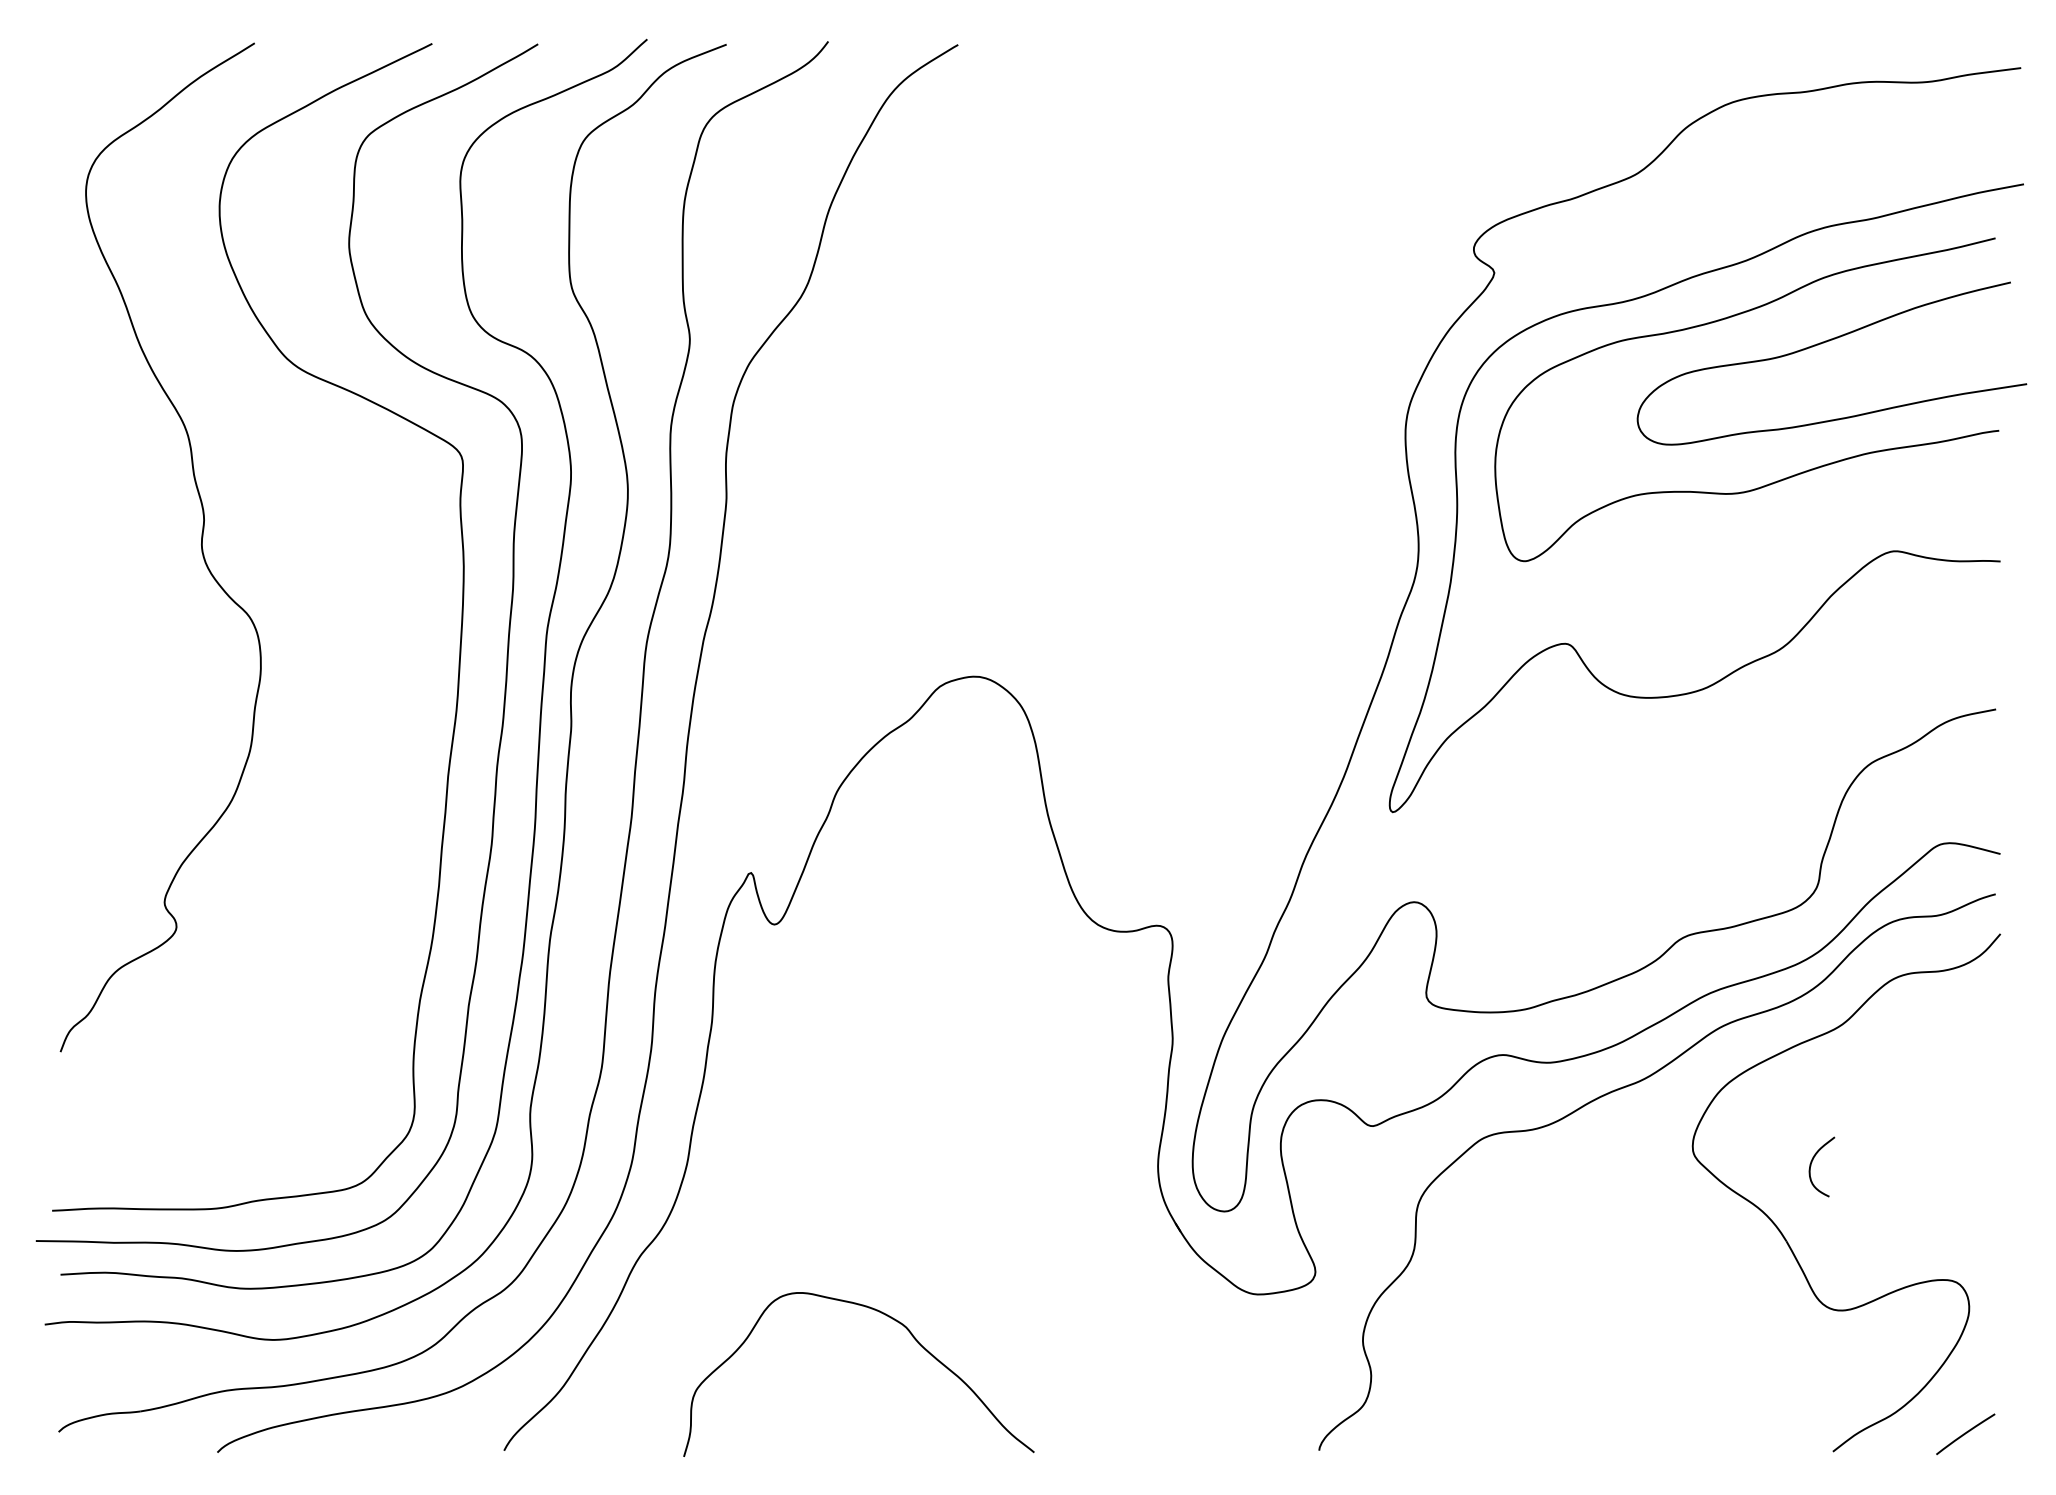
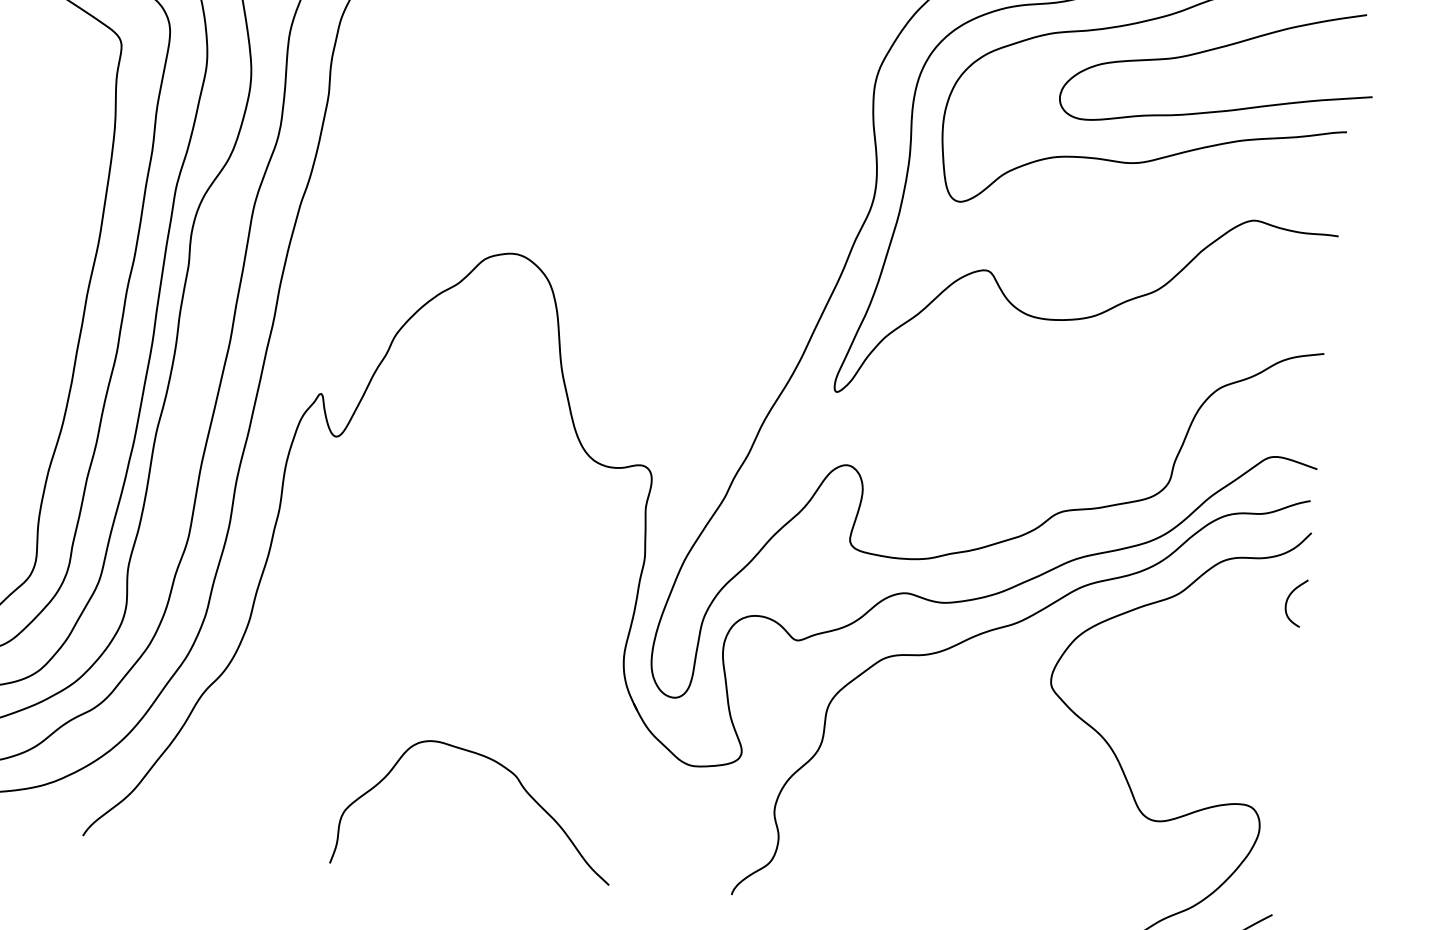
curve: (1812, 1162) -> (1288, 598), moved
curve: (888, 1317) -> (502, 767), moved

